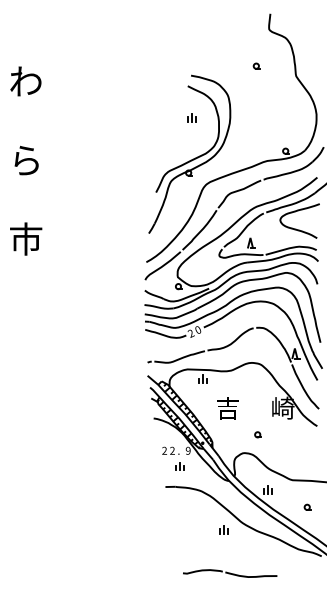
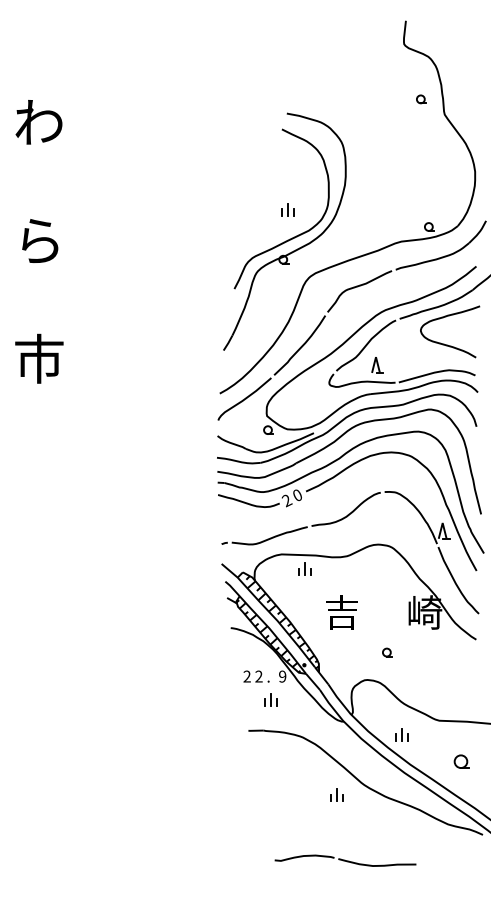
part: (256, 65) -> (421, 98), moved
part: (191, 117) -> (287, 209), moved
part: (307, 506) -> (461, 760), size x1.6

